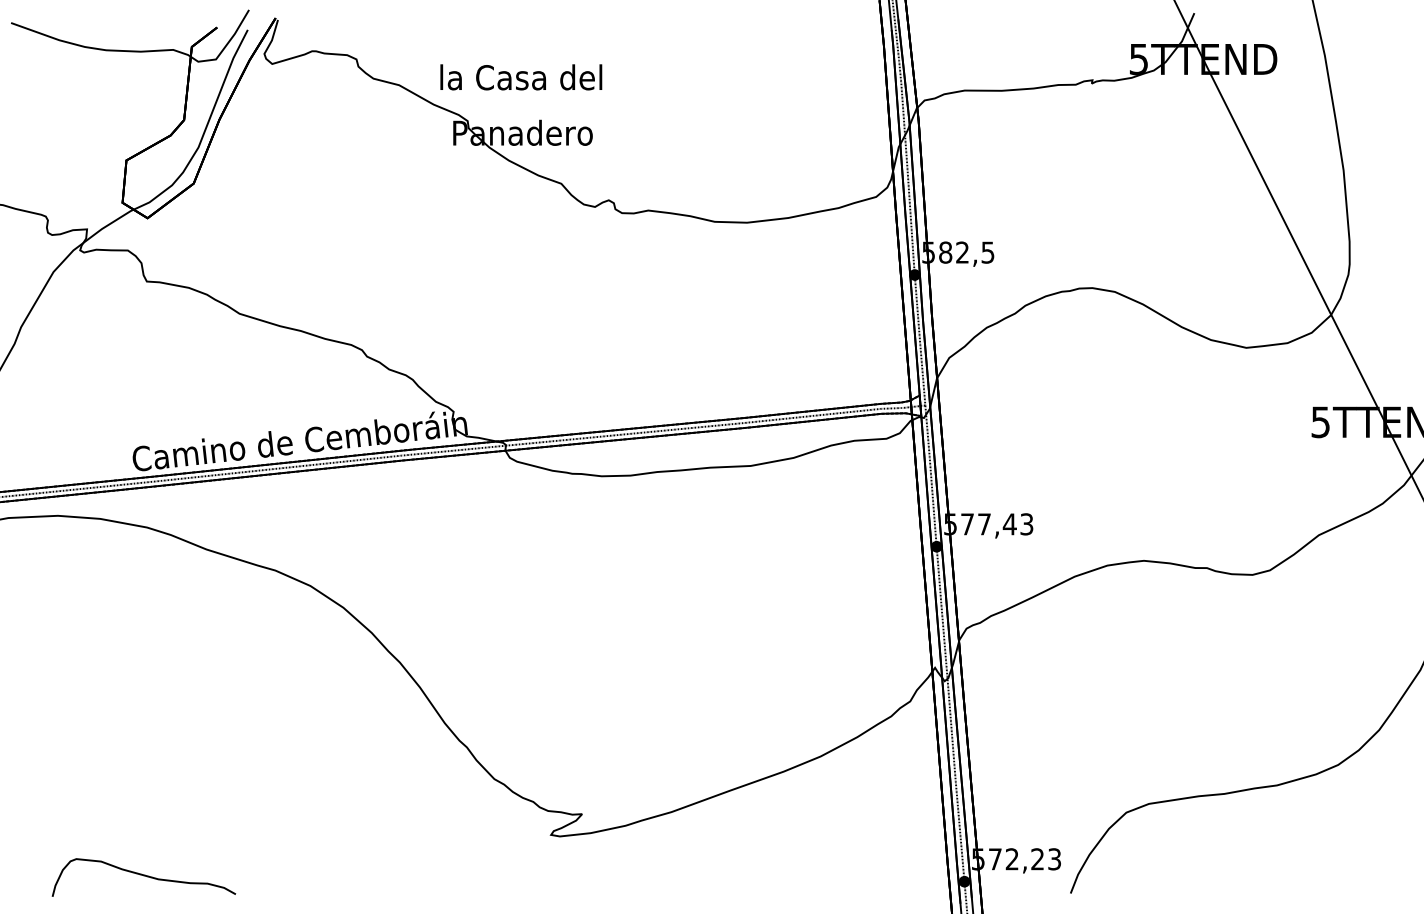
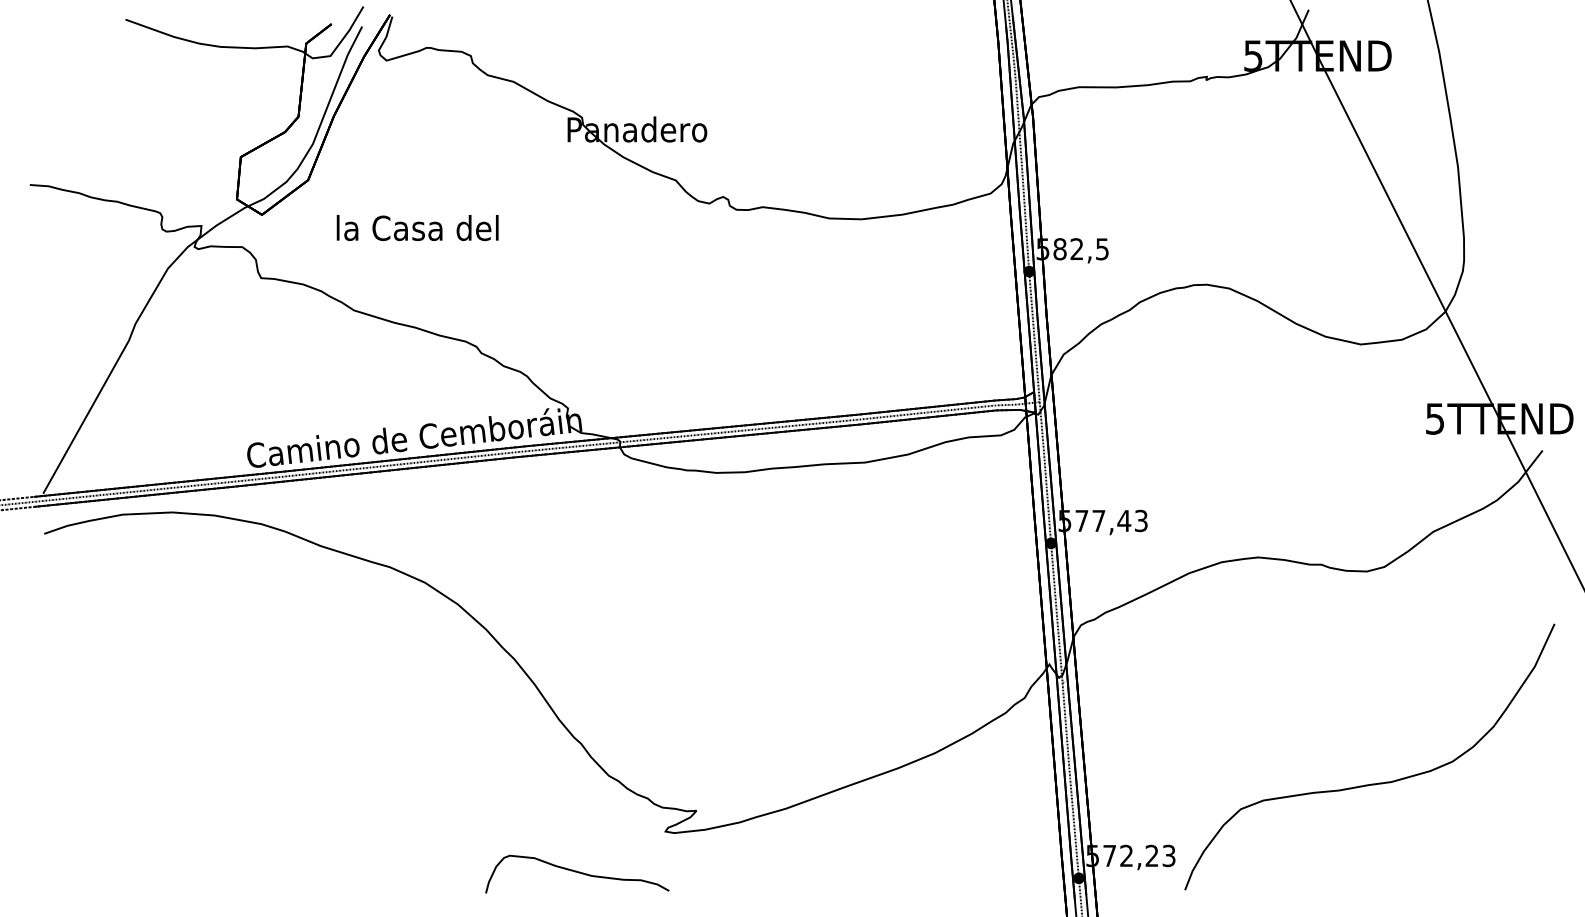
text: (521, 77) -> (417, 228), moved
curve: (144, 875) -> (577, 872), moved

